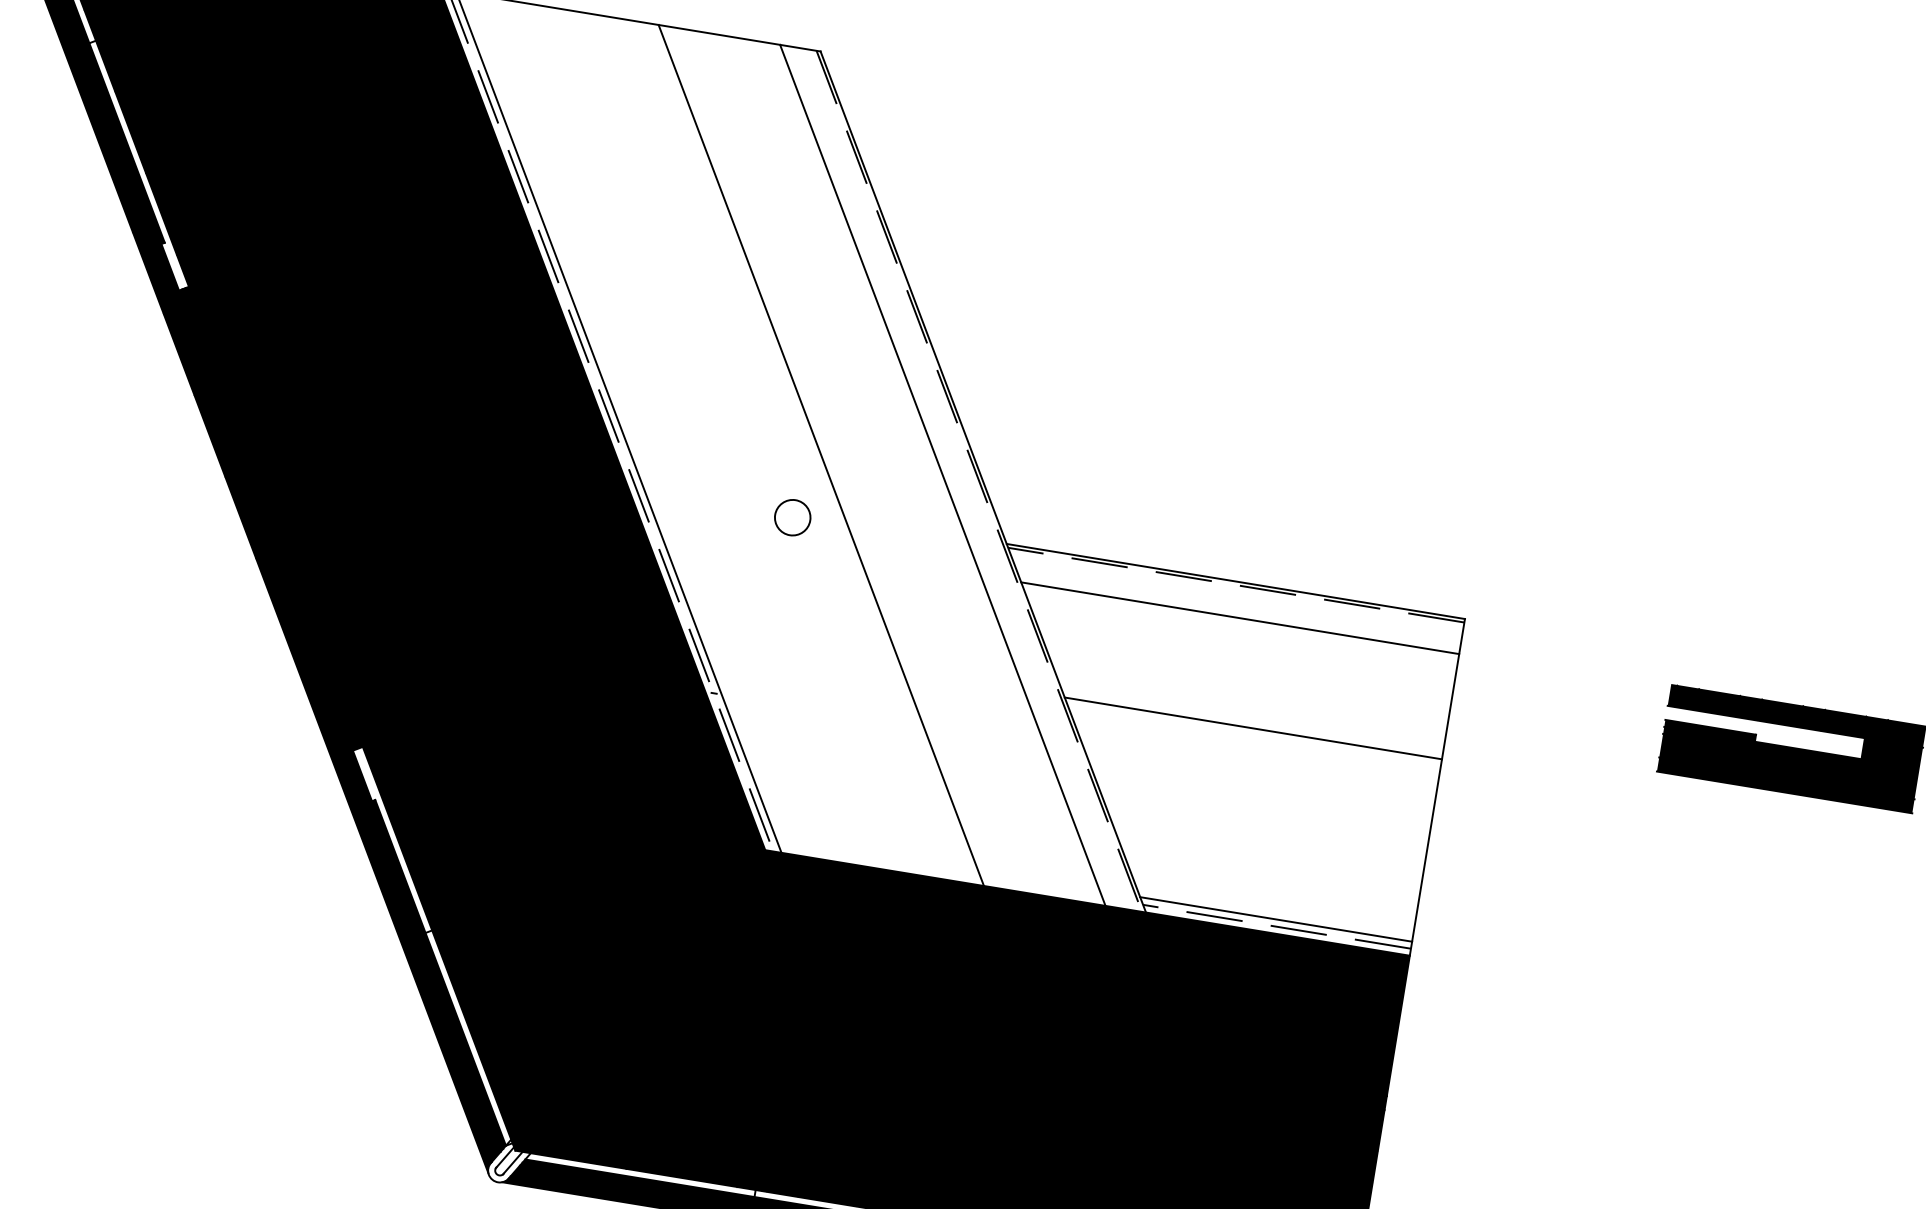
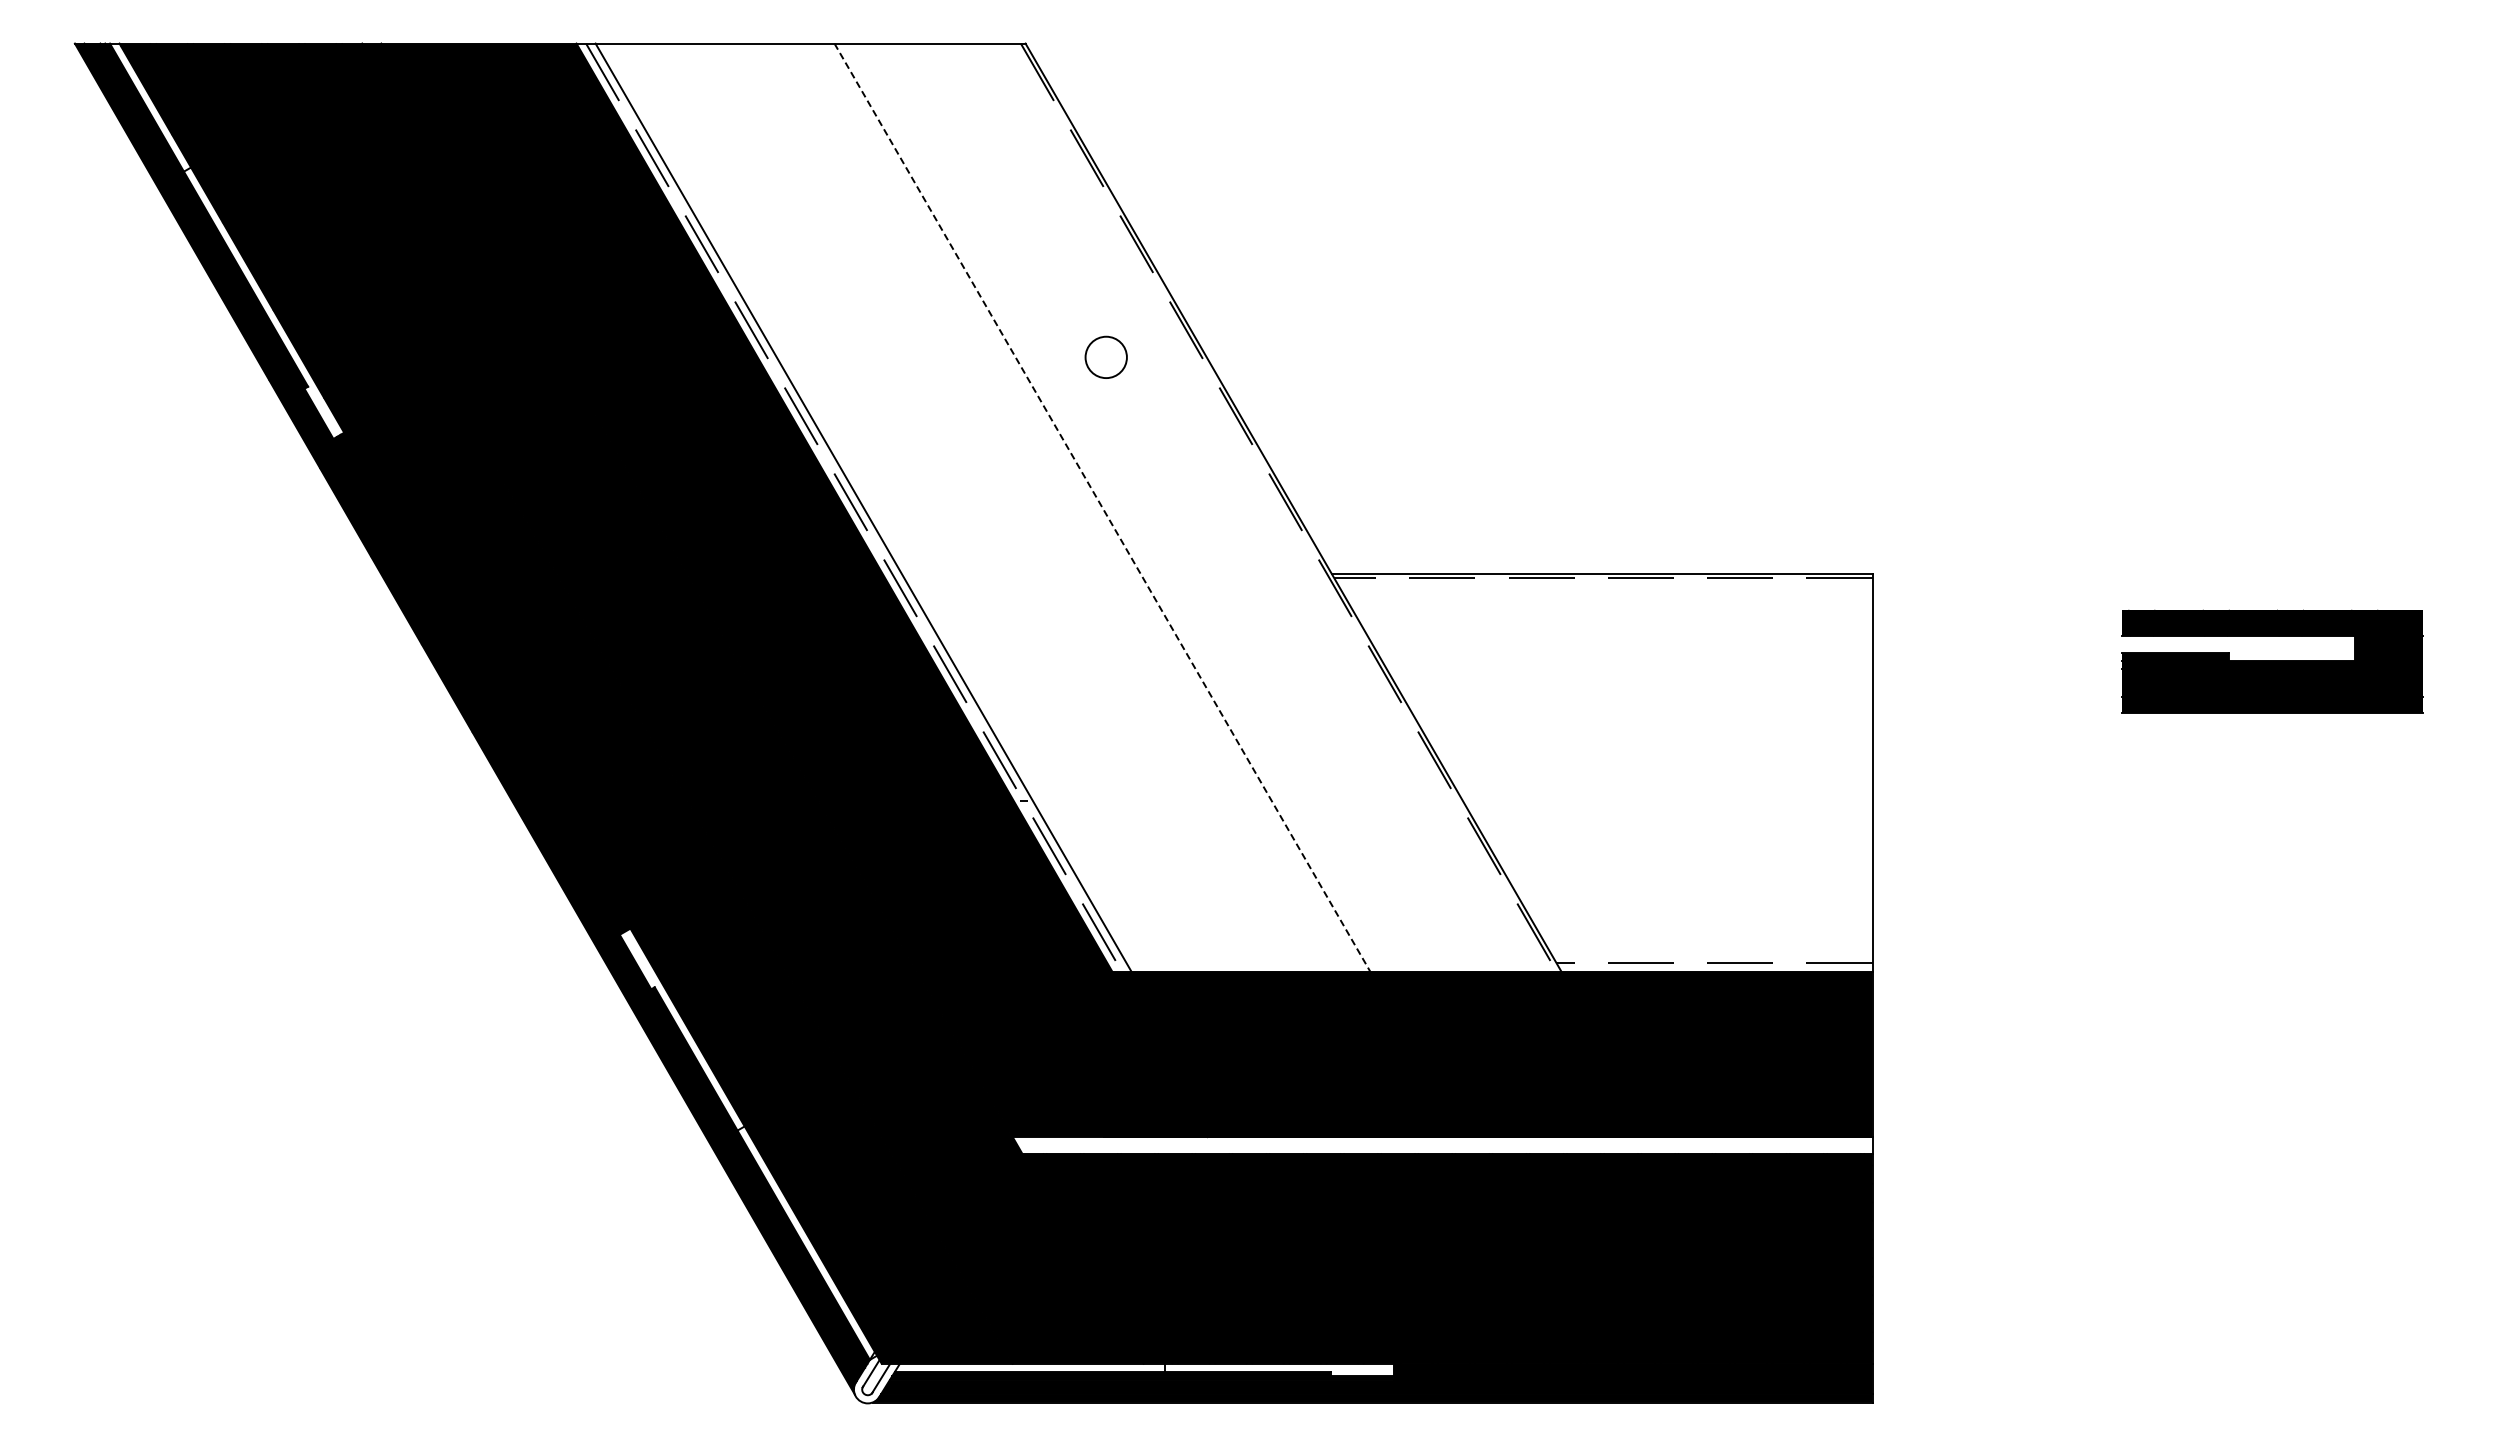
line: (821, 455) -> (1102, 507), solid -> dashed
line: (942, 475) -> (1245, 507), removed
circle: (792, 516) -> (1105, 356), moved
line: (1239, 617) -> (1613, 615), removed
line: (1252, 728) -> (1649, 739), removed
line: (1275, 918) -> (1711, 954), removed
fill: (1021, 1043) -> (1442, 1145), removed

